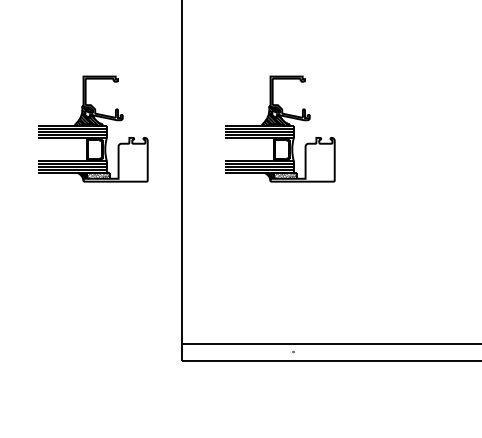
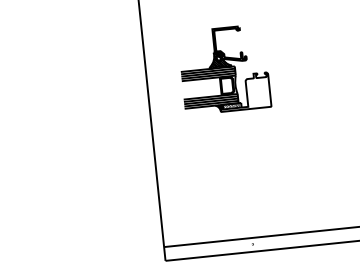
part: (93, 128) -> (77, 84), removed

